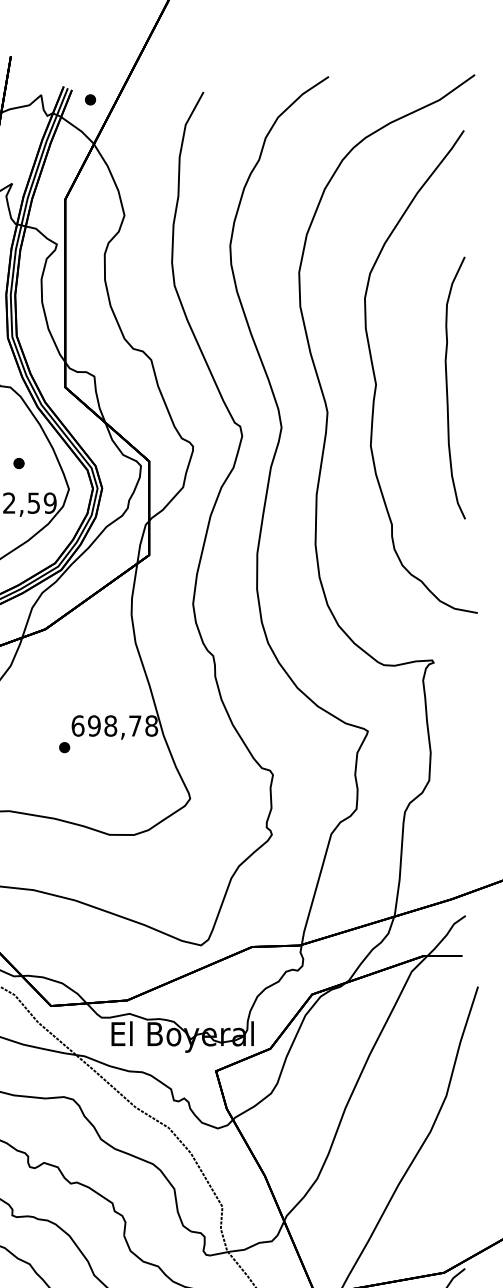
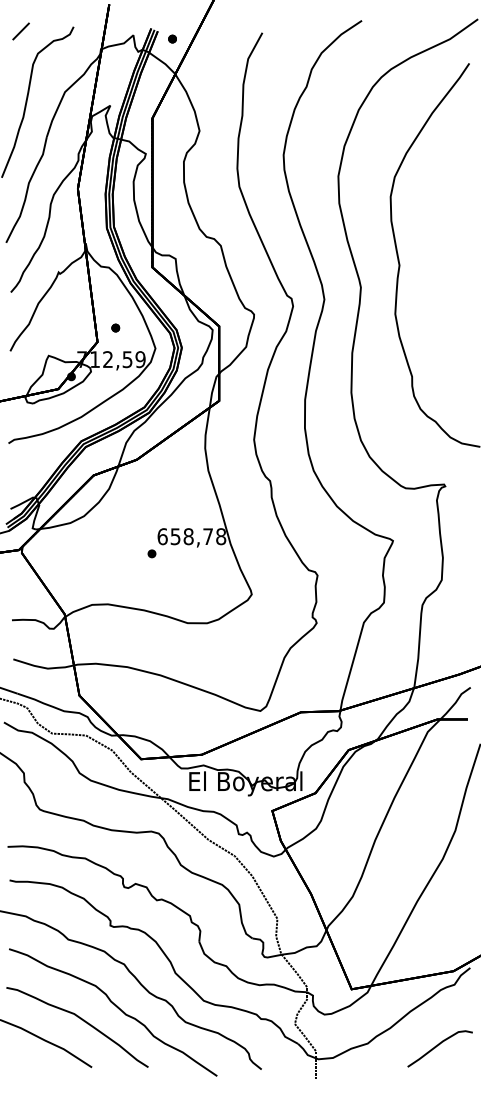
curve: (447, 387) -> (456, 267), removed
text: (94, 725) -> (175, 536), 698,78 -> 658,78

